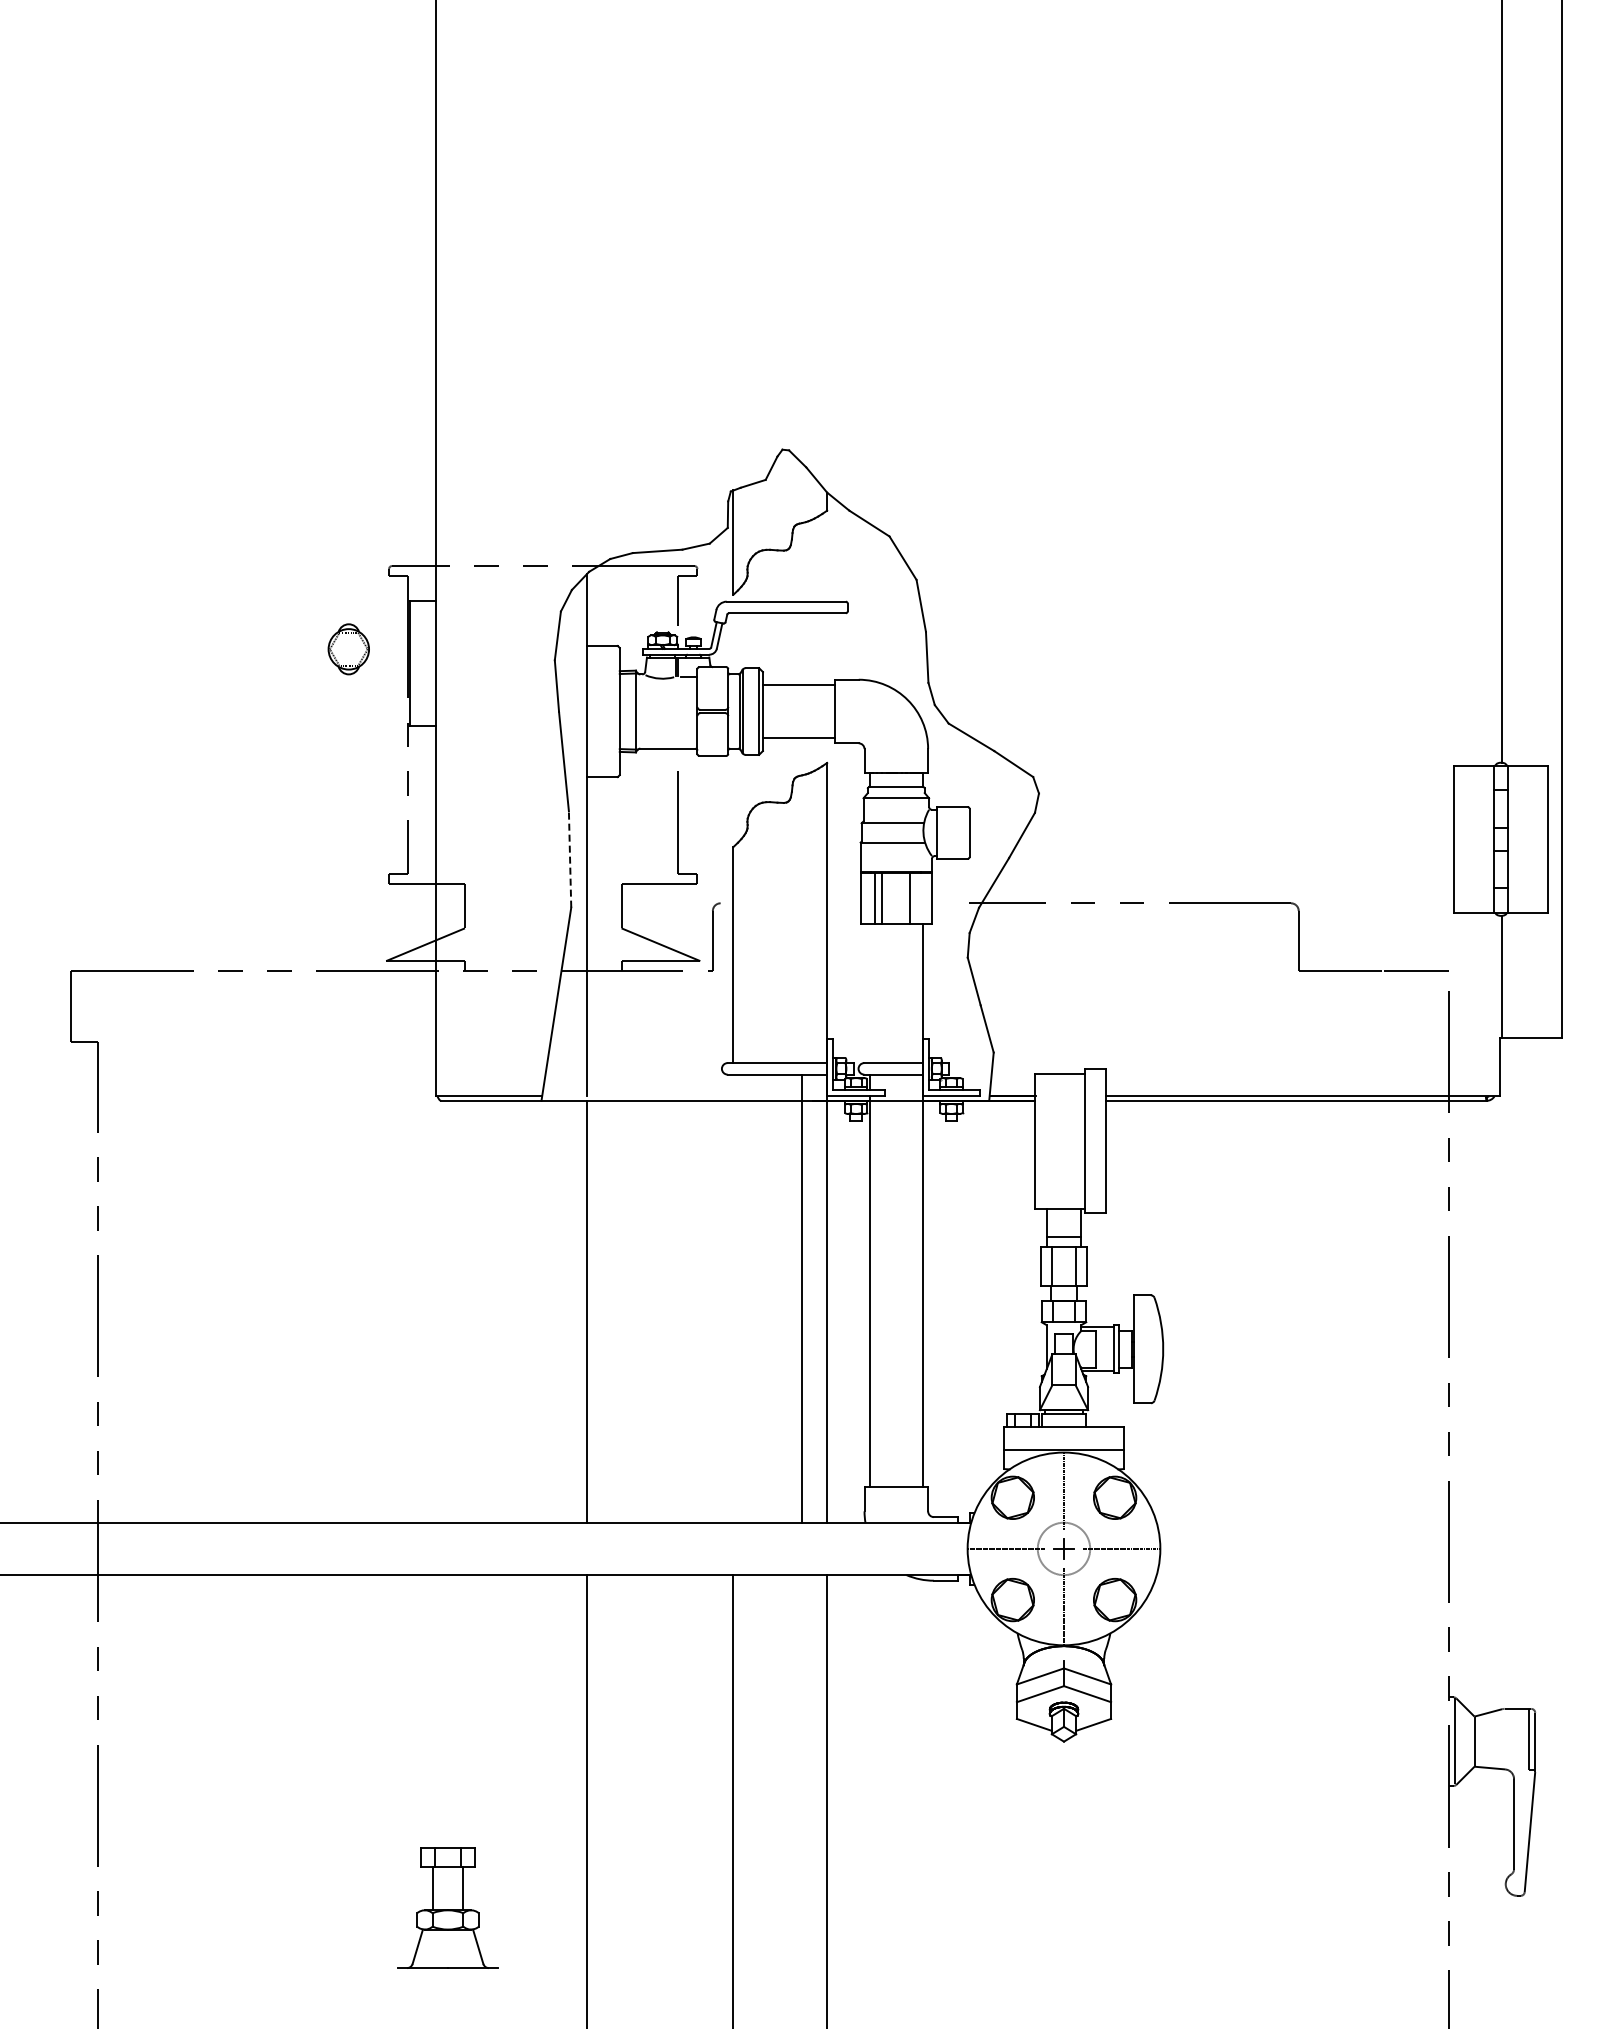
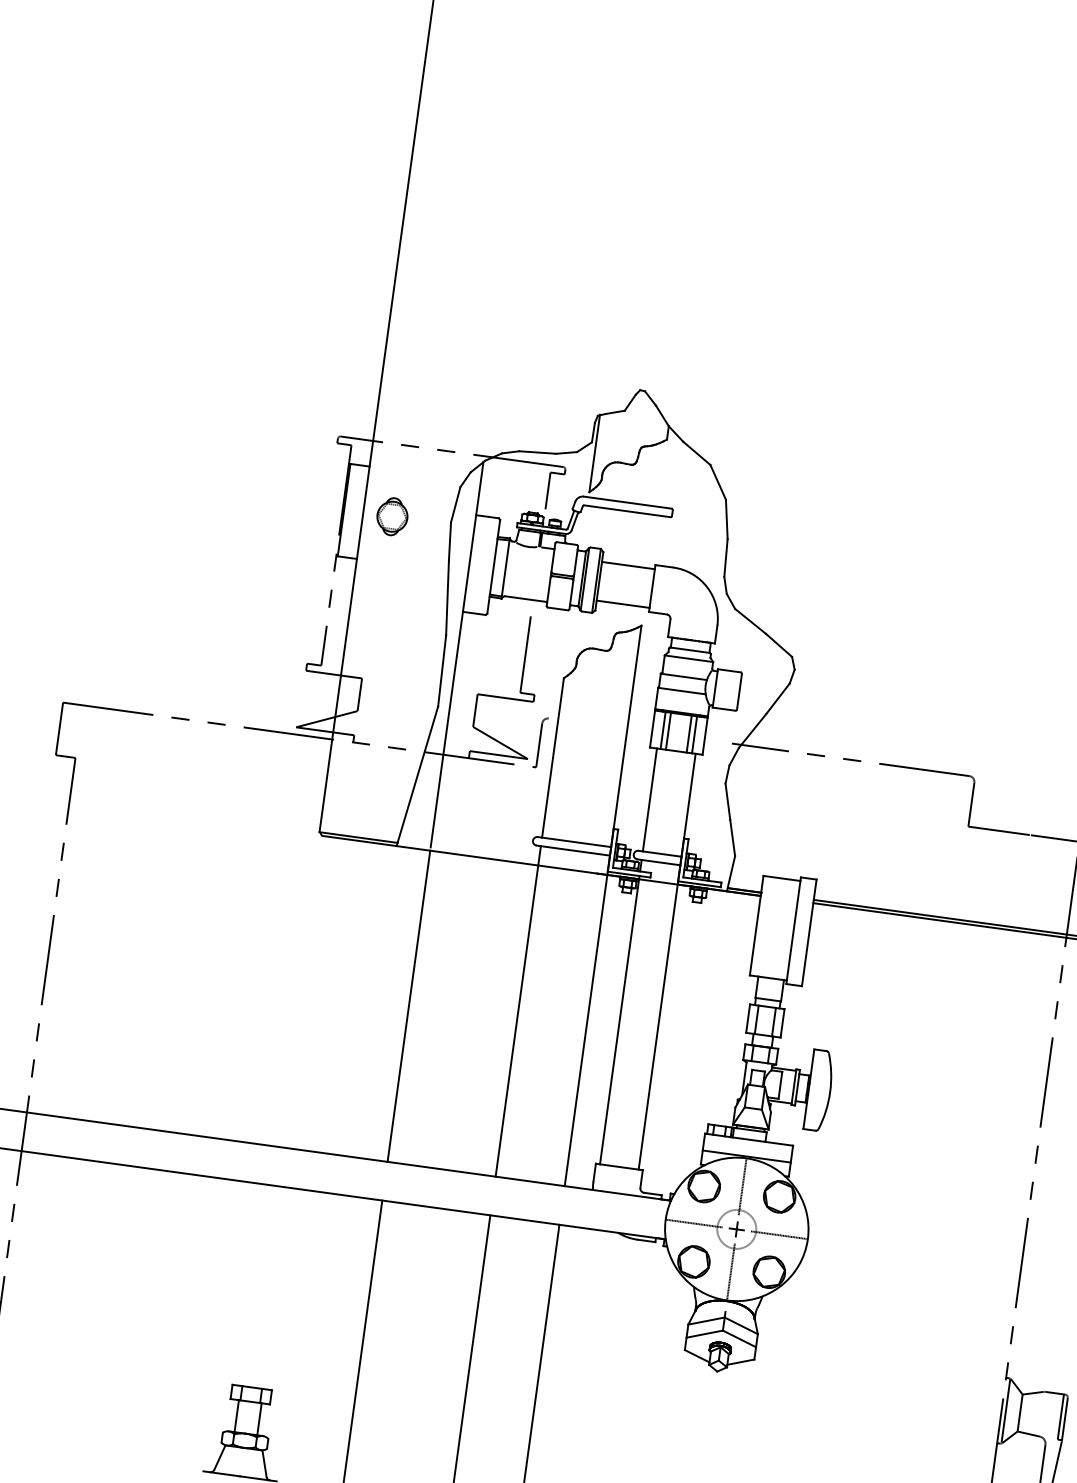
part: (348, 649) -> (392, 516), moved
line: (570, 858) -> (442, 670), dashed -> solid
line: (917, 898) -> (694, 734), added
line: (870, 993) -> (650, 800), added
line: (802, 1298) -> (518, 1011), moved

